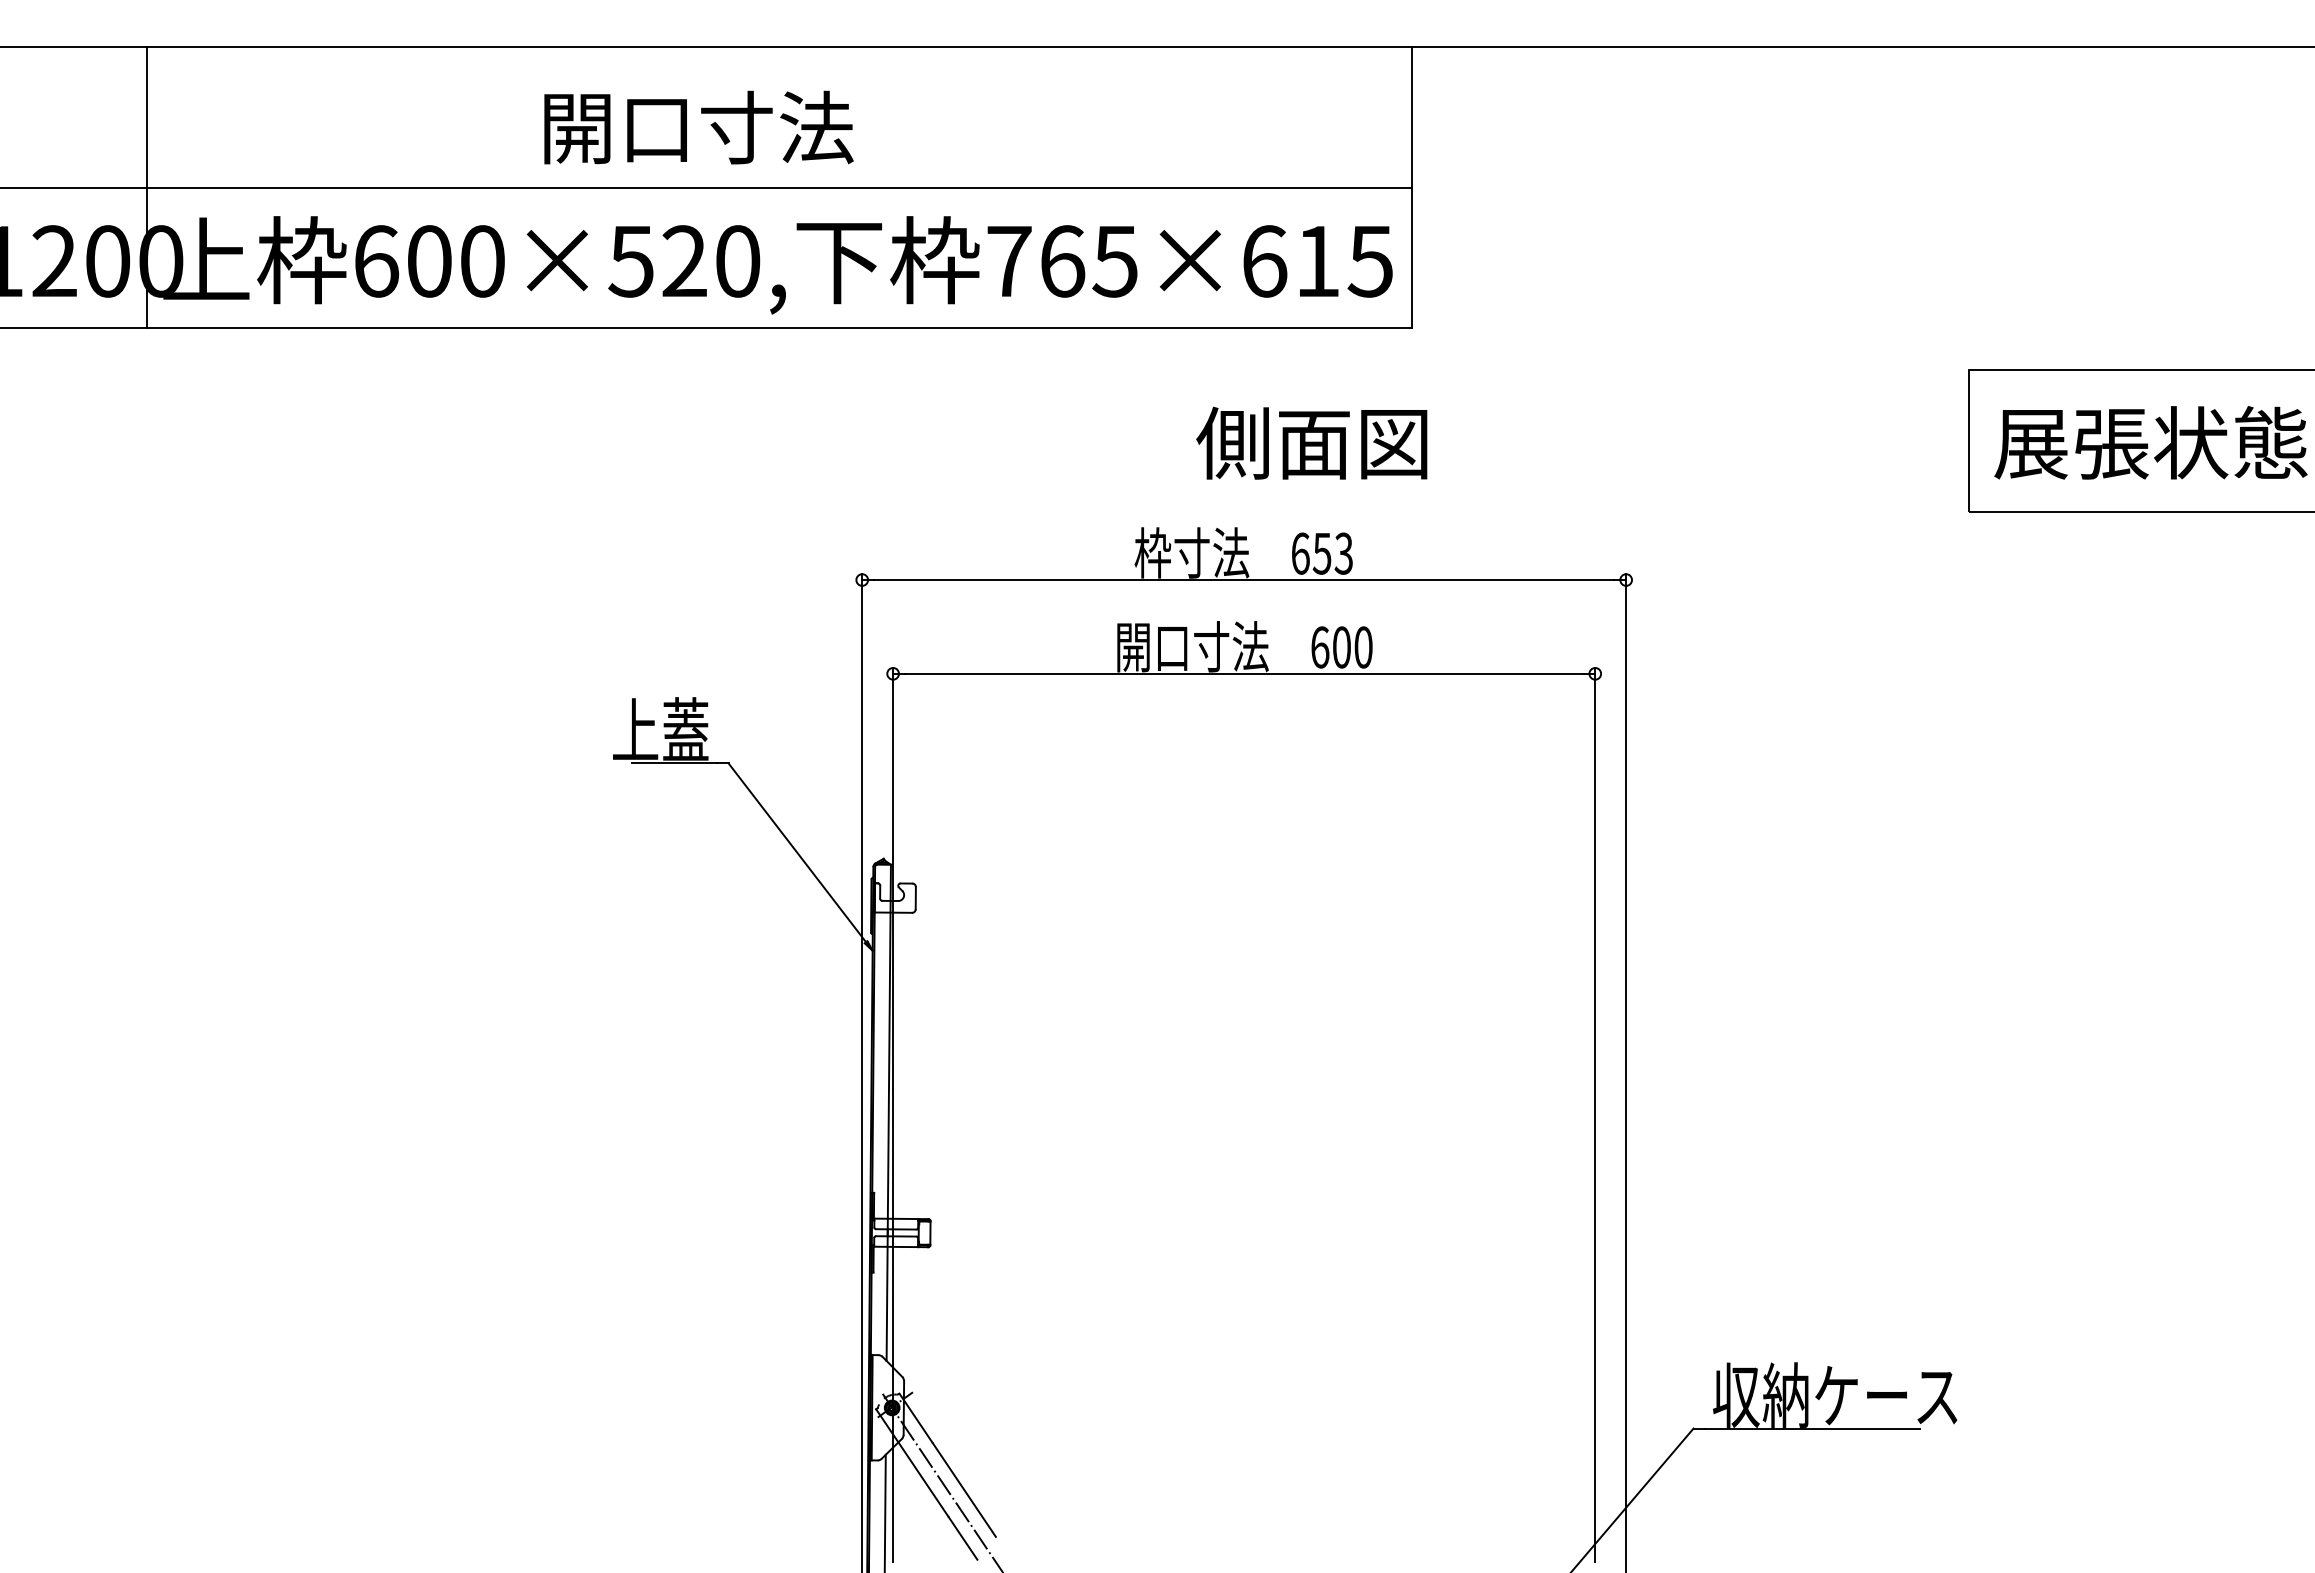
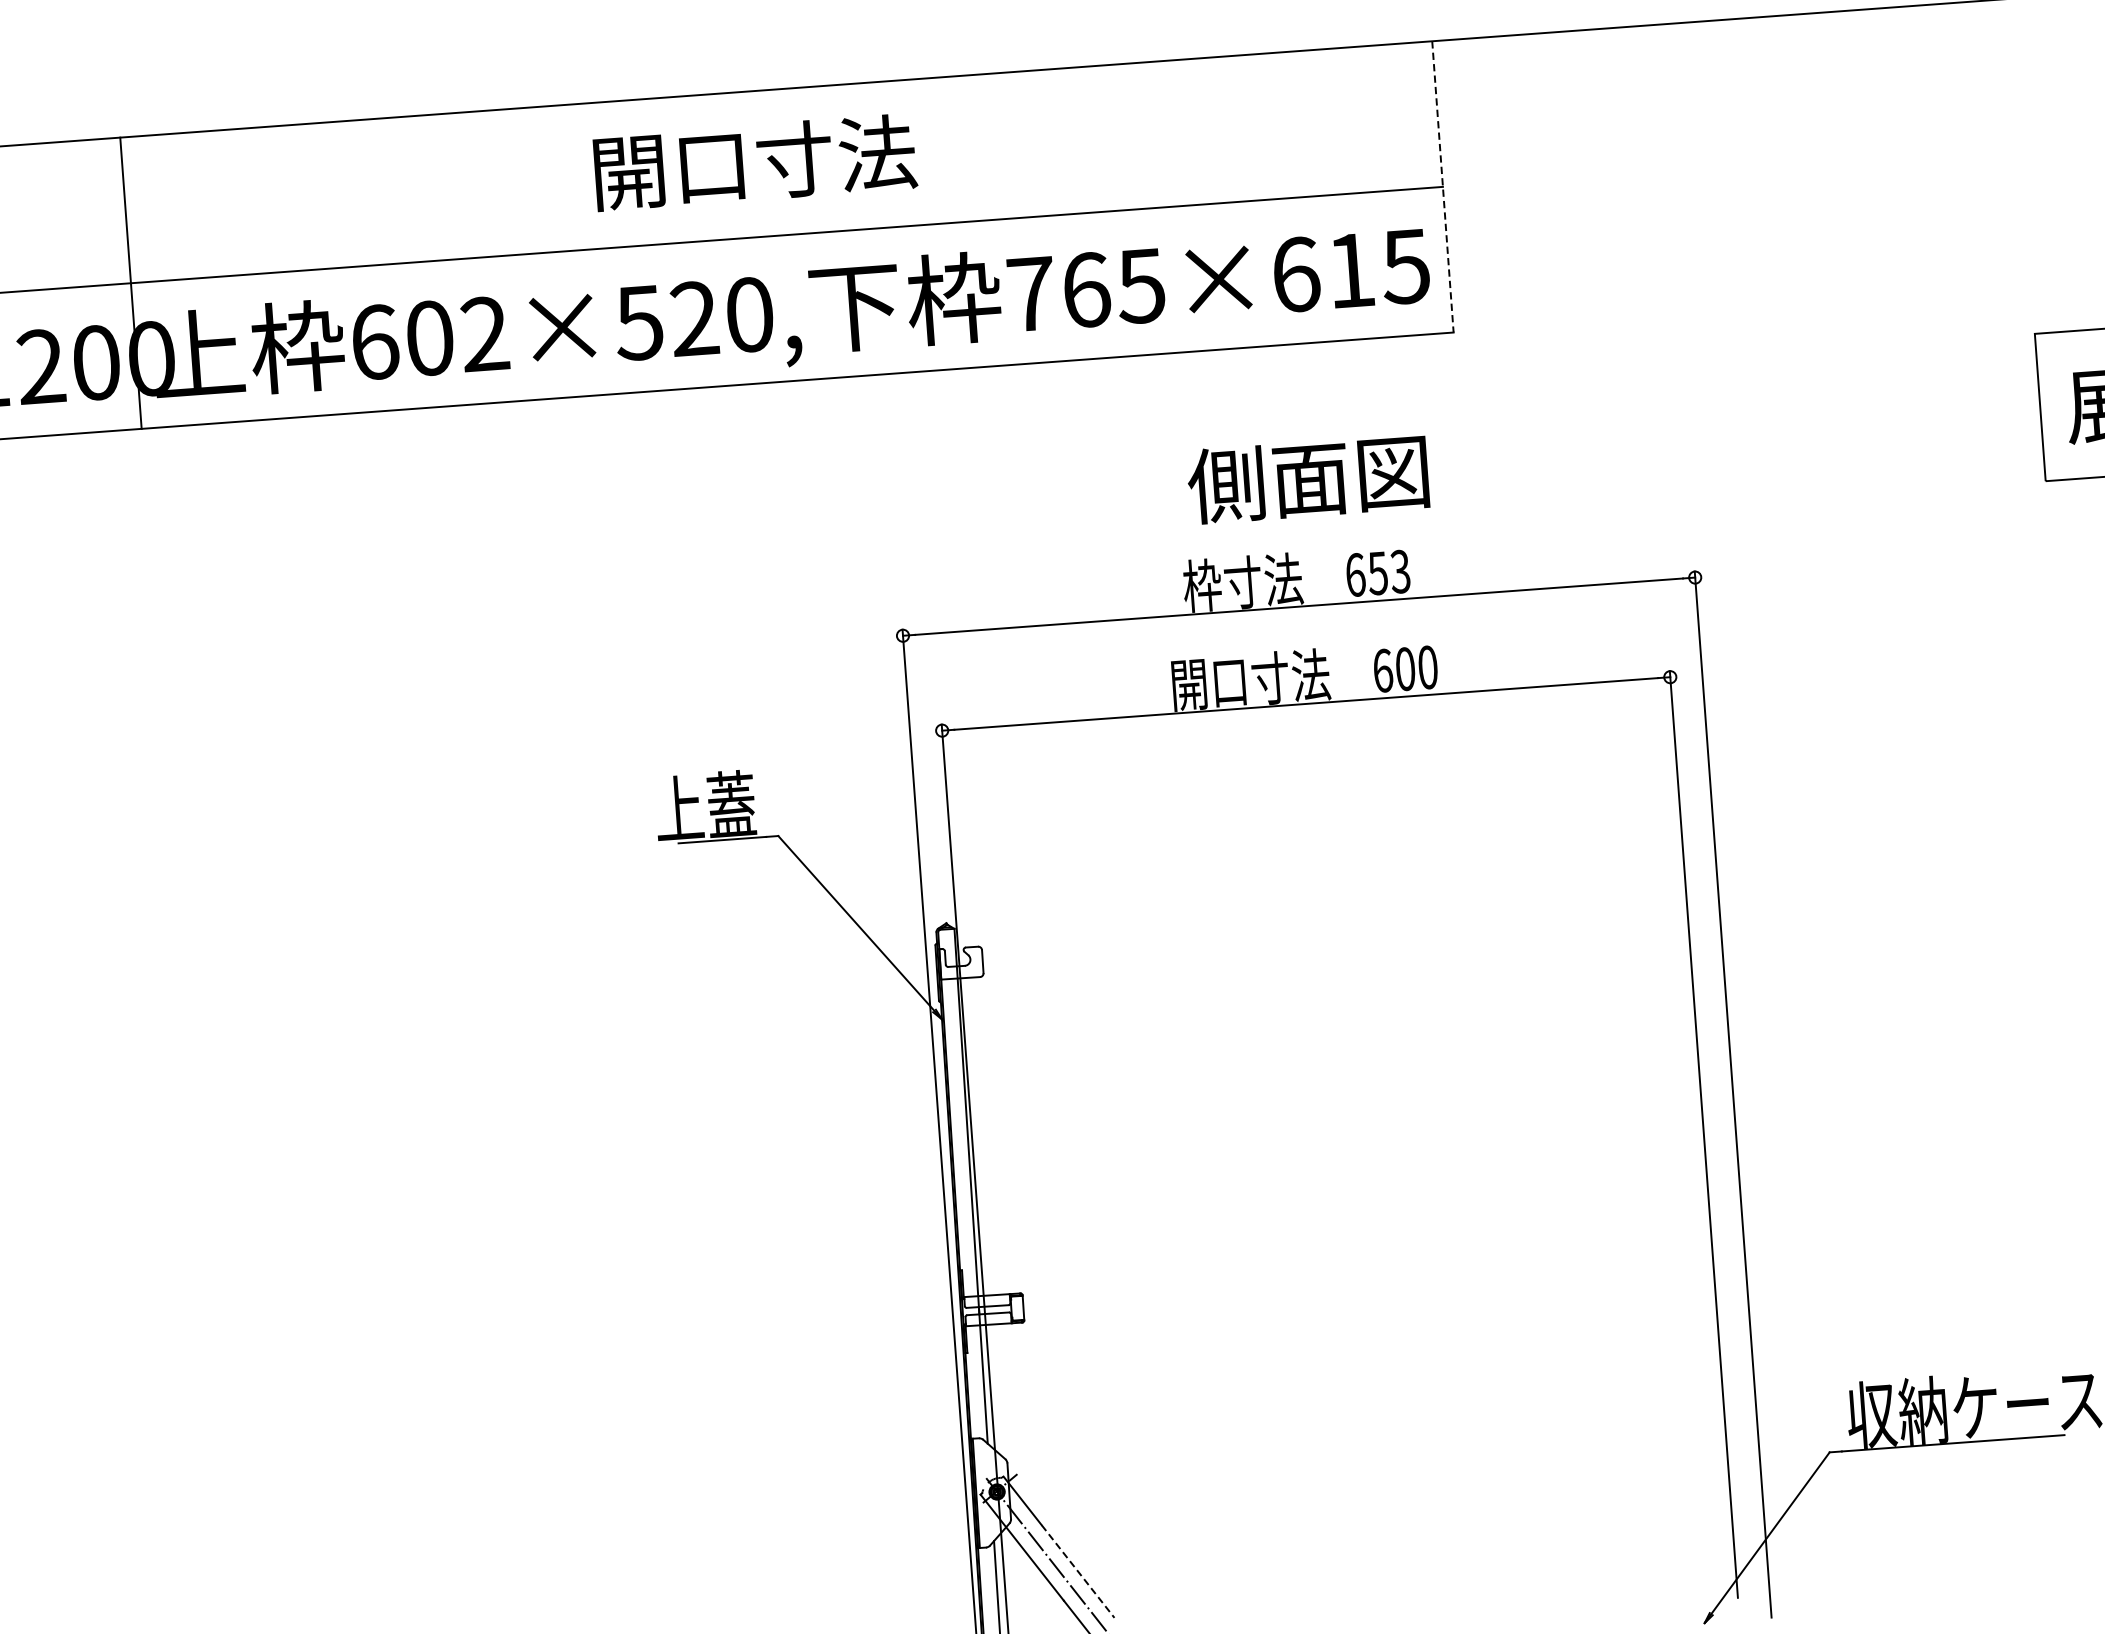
text: (698, 127) -> (754, 162), moved
line: (1411, 188) -> (1442, 187), solid -> dashed
text: (482, 261) -> (484, 334), 600×520, -> 602×520,
text: (1311, 442) -> (1307, 478), moved
line: (964, 1489) -> (1078, 1571), solid -> dashed

